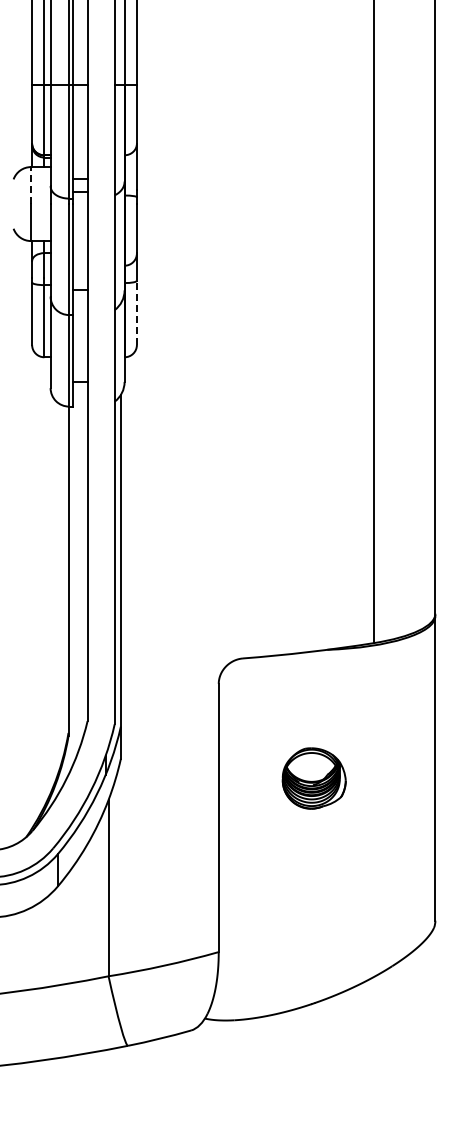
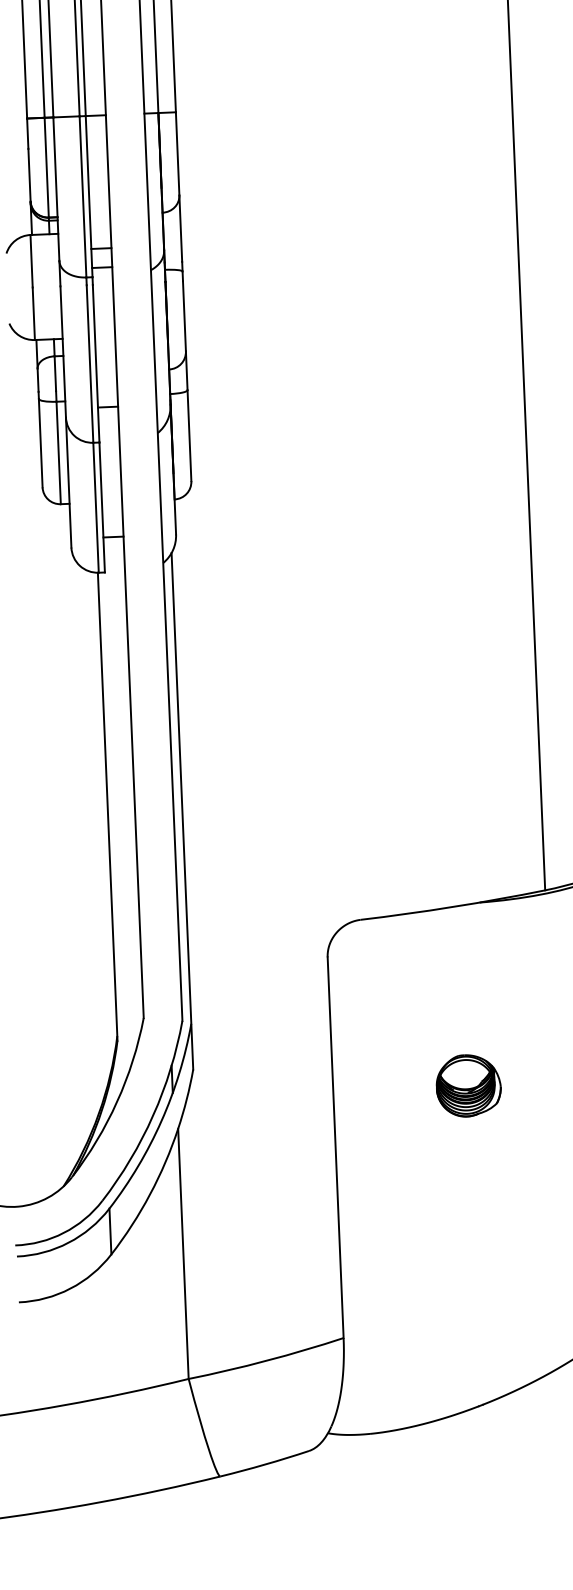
line: (31, 185) -> (32, 261), dashed -> solid
line: (136, 312) -> (188, 435), dashed -> solid
part: (313, 777) -> (467, 1084), size x0.71

